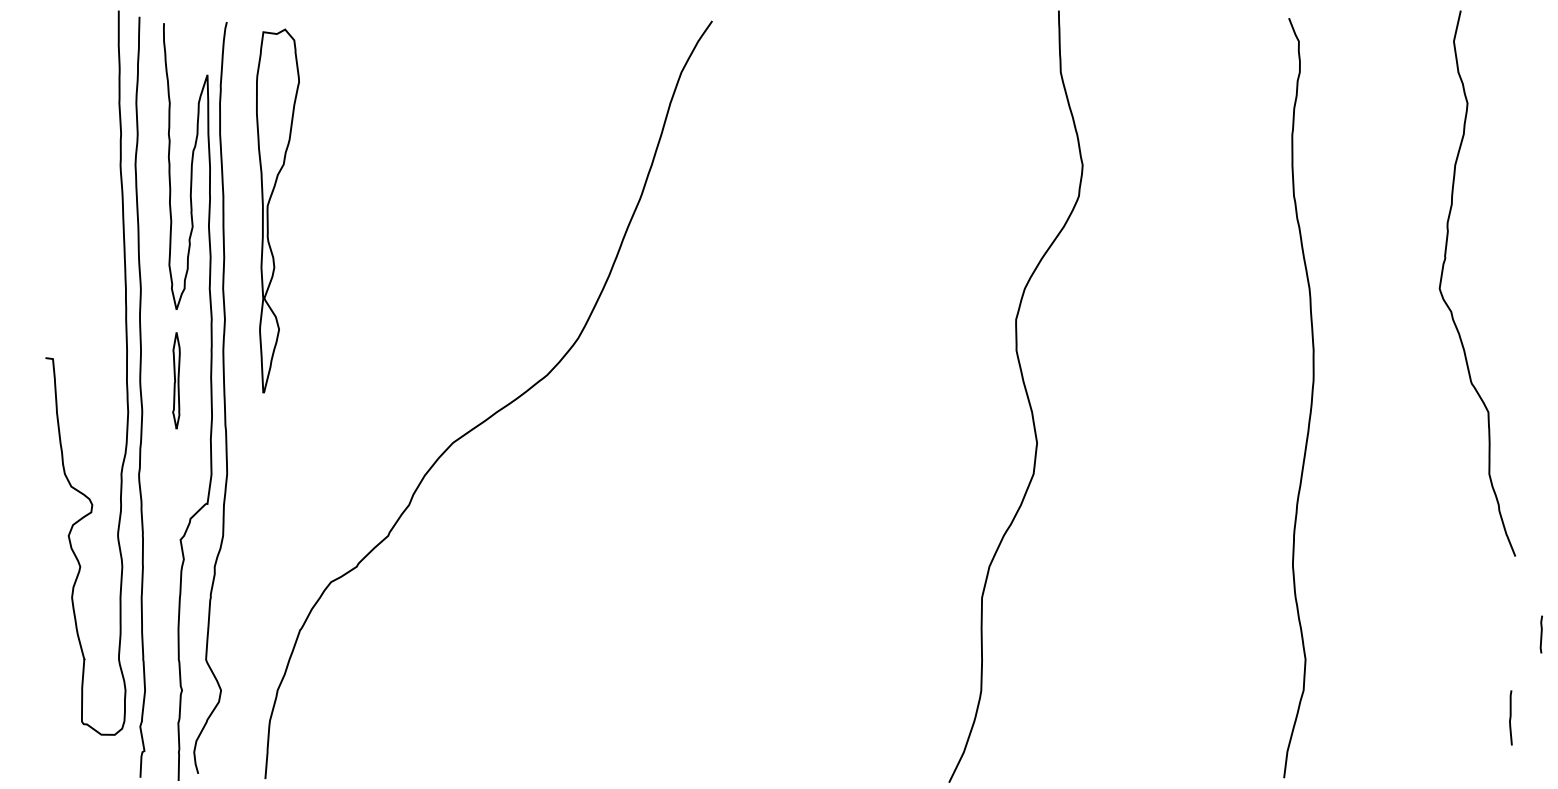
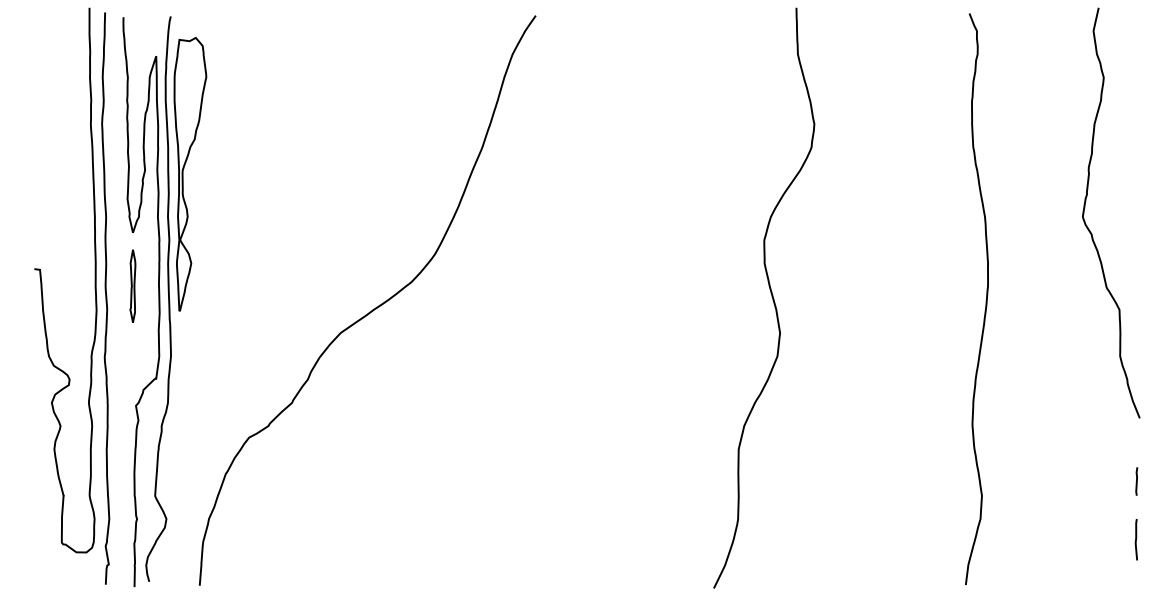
part: (268, 210) -> (183, 173), moved
line: (1540, 634) -> (1136, 481), moved

